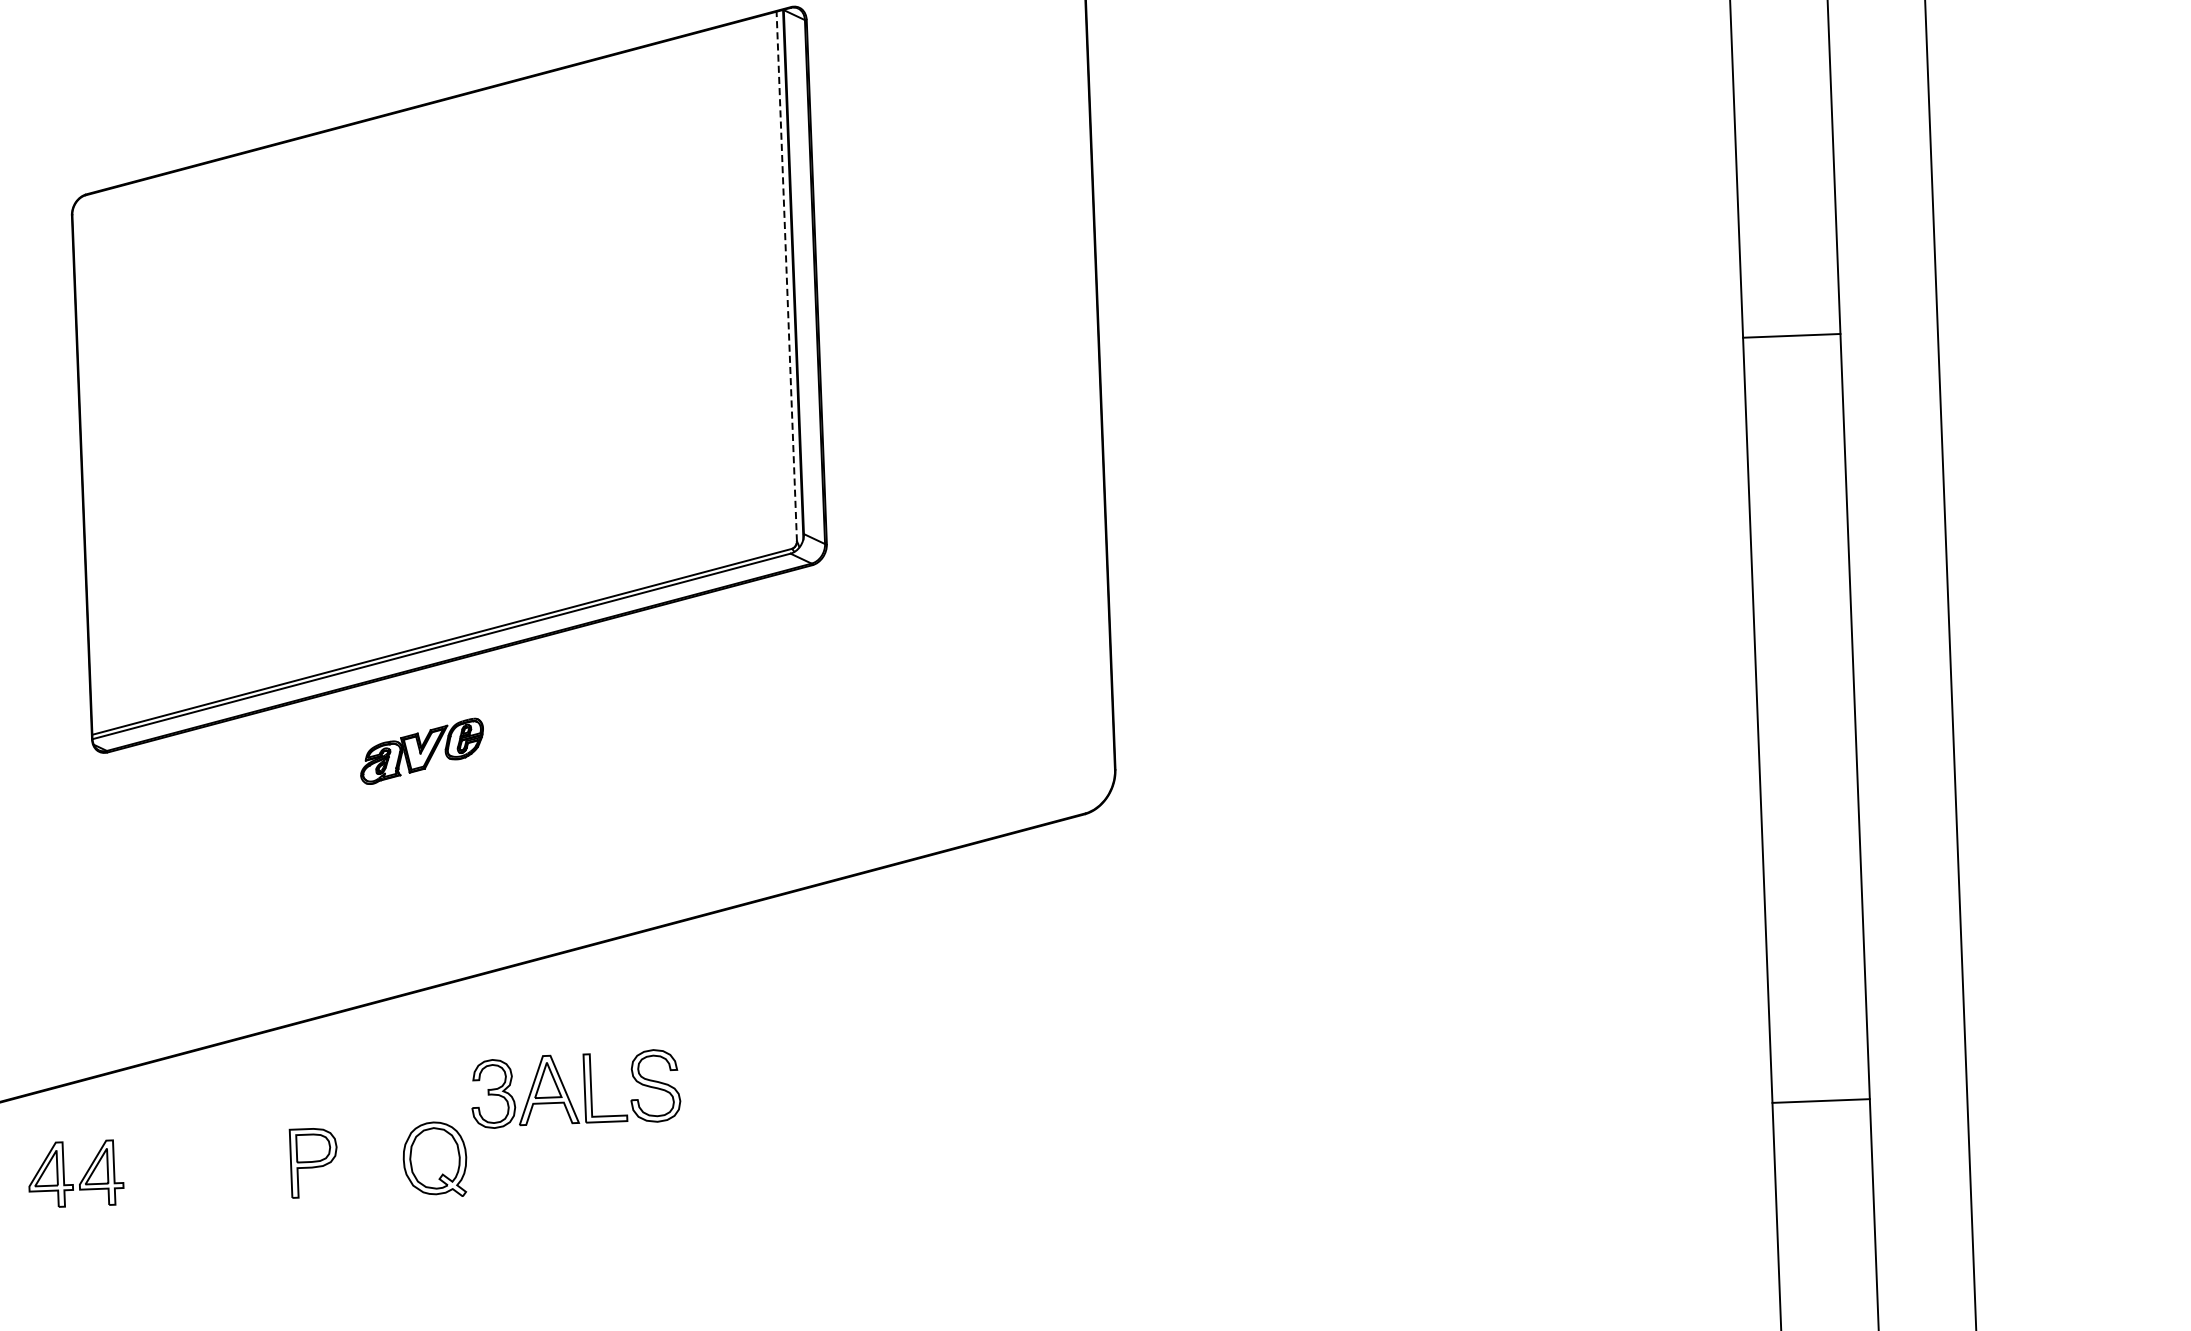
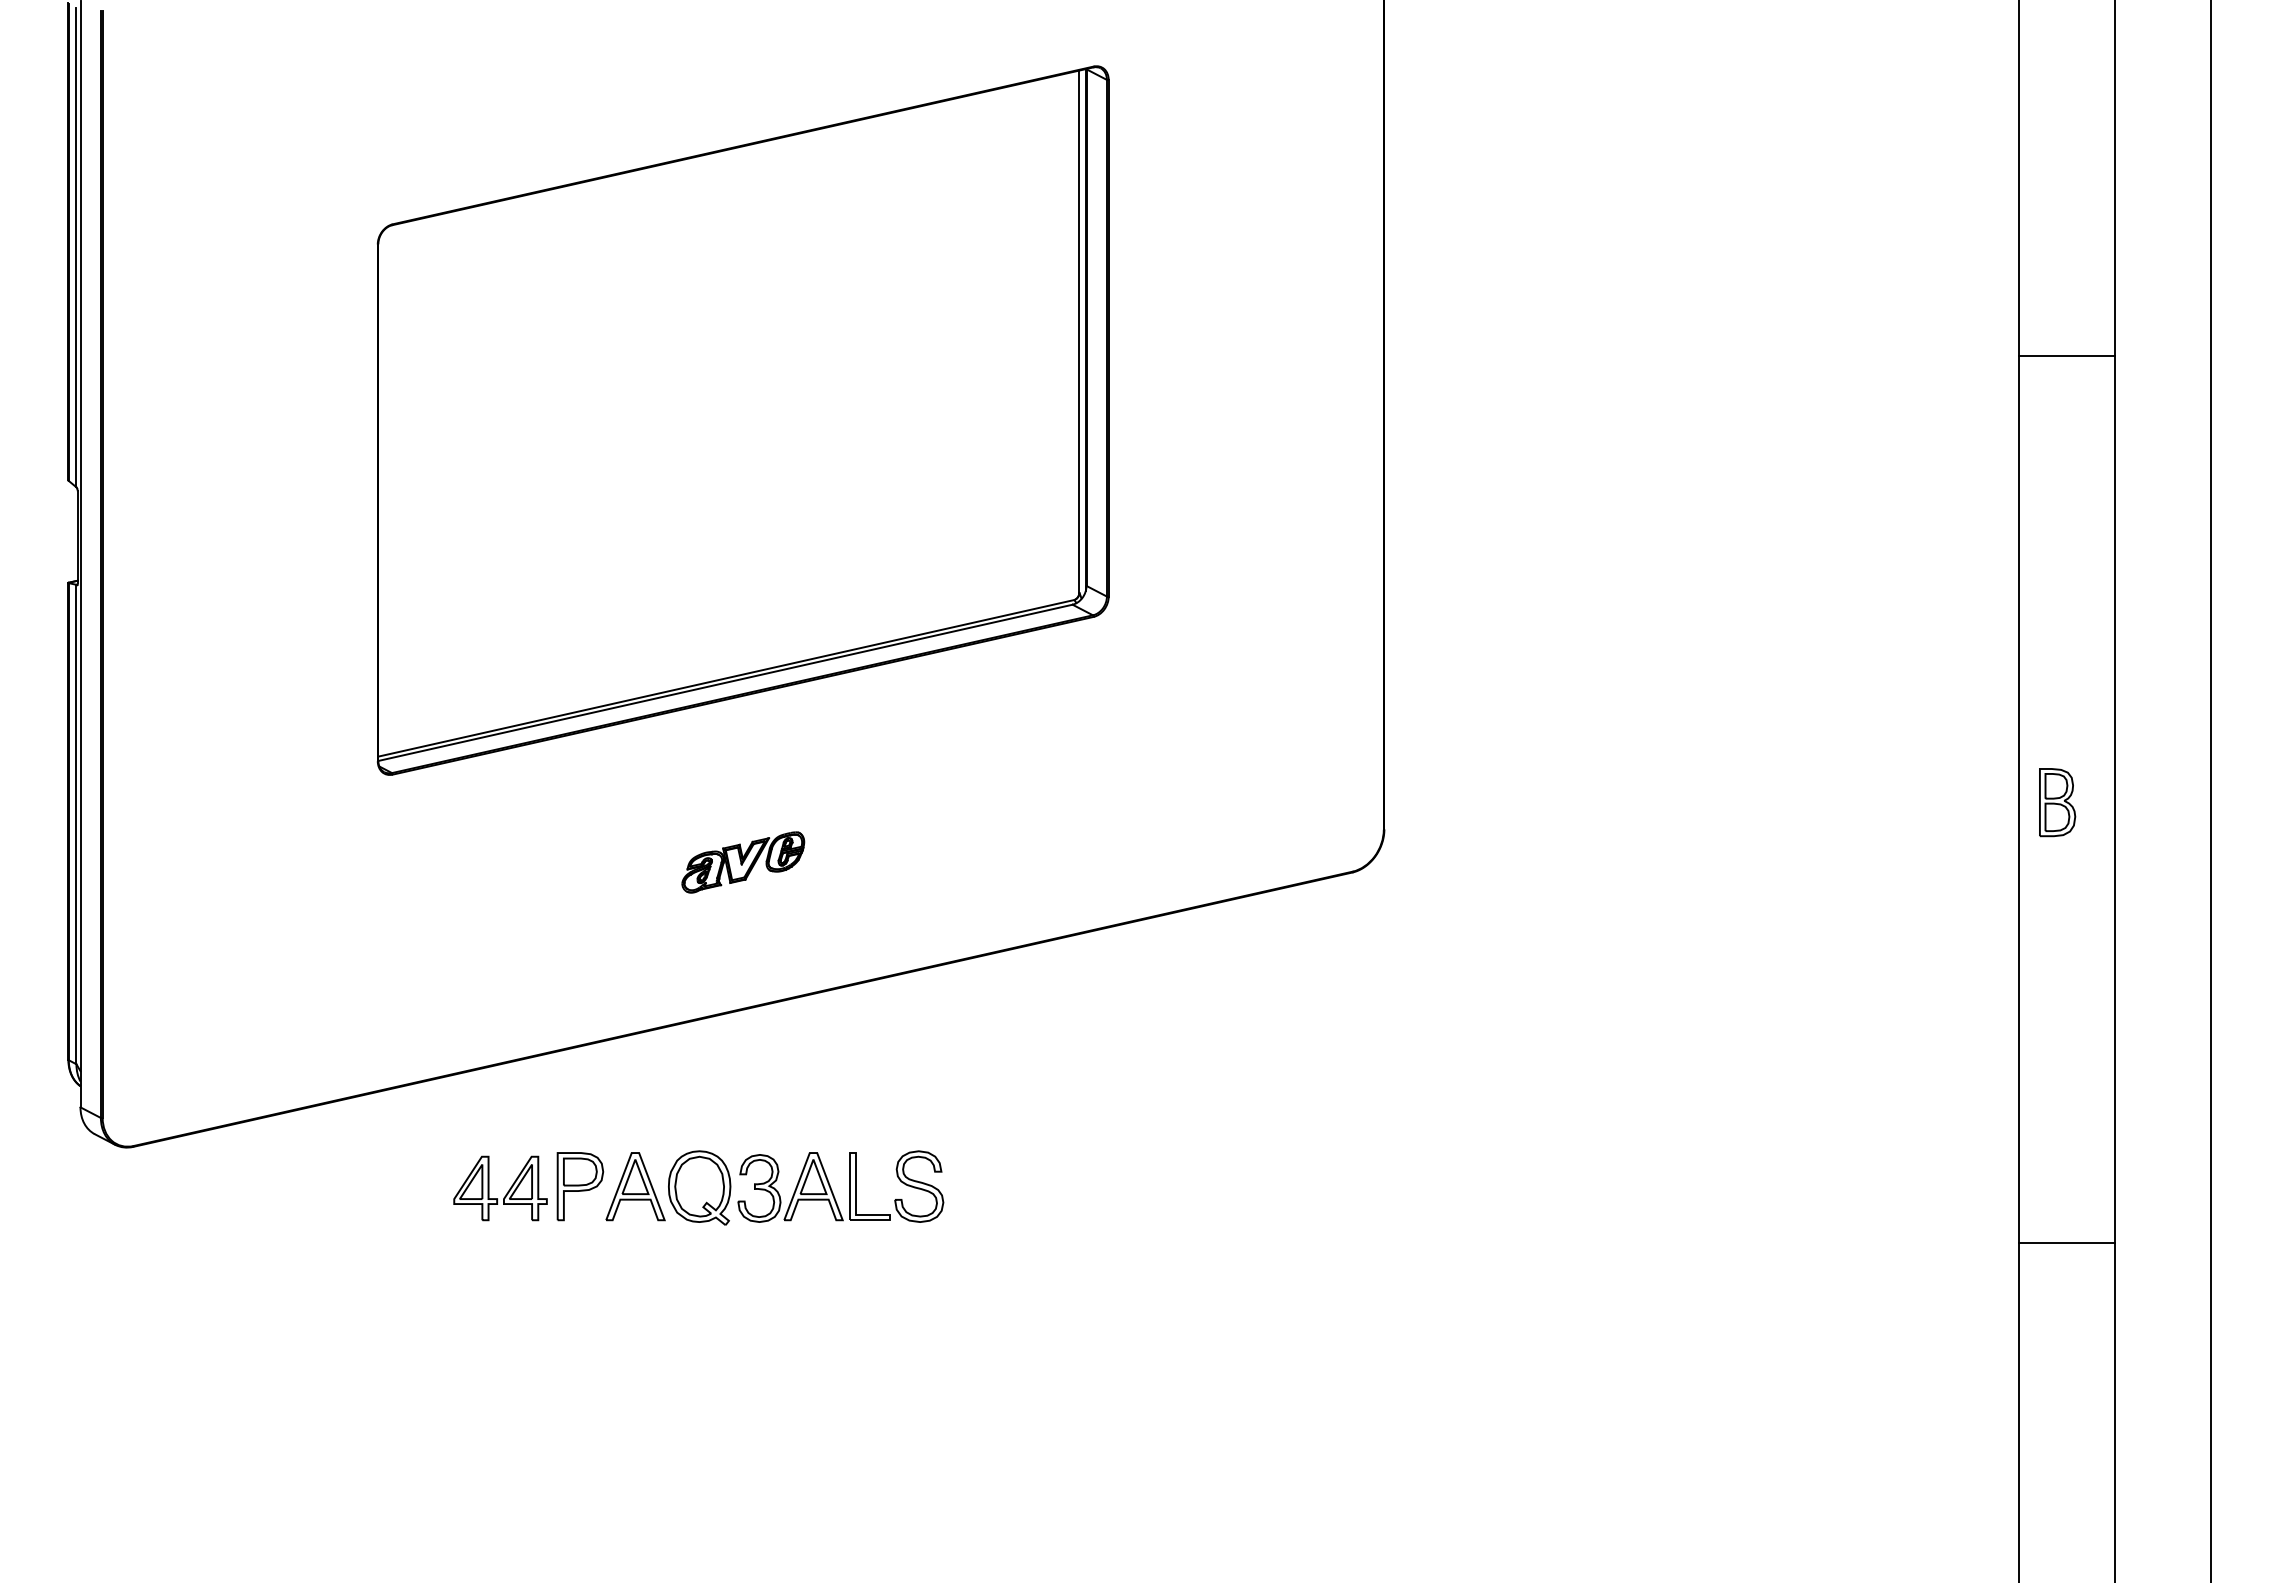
line: (786, 276) -> (1079, 331), dashed -> solid
line: (1791, 336) -> (2066, 356), moved
part: (1797, 715) -> (2057, 802), added
part: (422, 751) -> (743, 862), moved
part: (567, 1093) -> (832, 1190), moved
line: (1821, 1100) -> (2066, 1242), moved
part: (369, 1160) -> (635, 1186), added
part: (83, 1176) -> (507, 1191), moved

